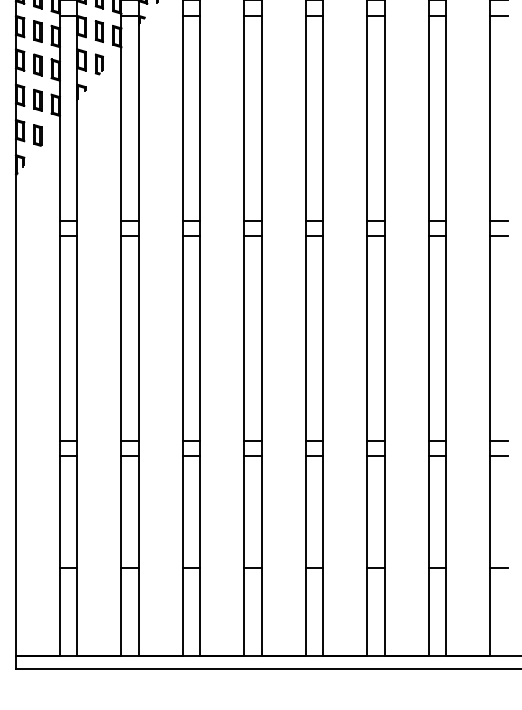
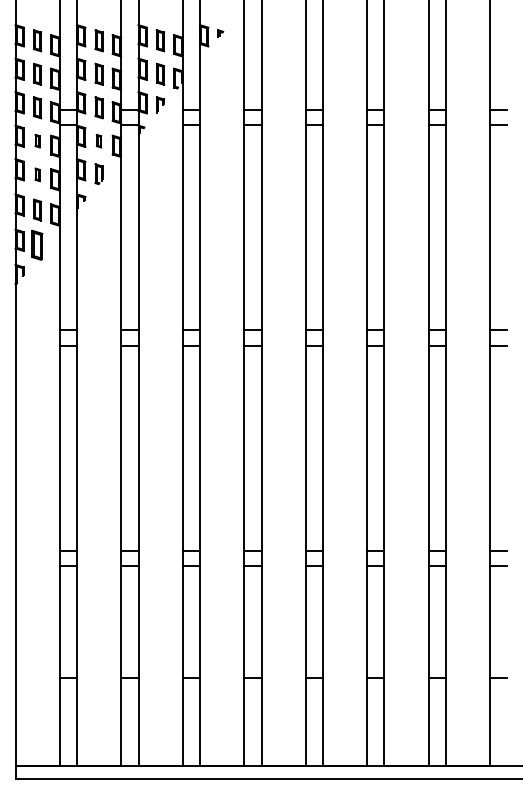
part: (37, 30) -> (37, 140), size x0.6
part: (98, 30) -> (98, 140), size x0.6
part: (37, 64) -> (37, 174), size x0.6
part: (37, 134) -> (37, 244), size x1.4

